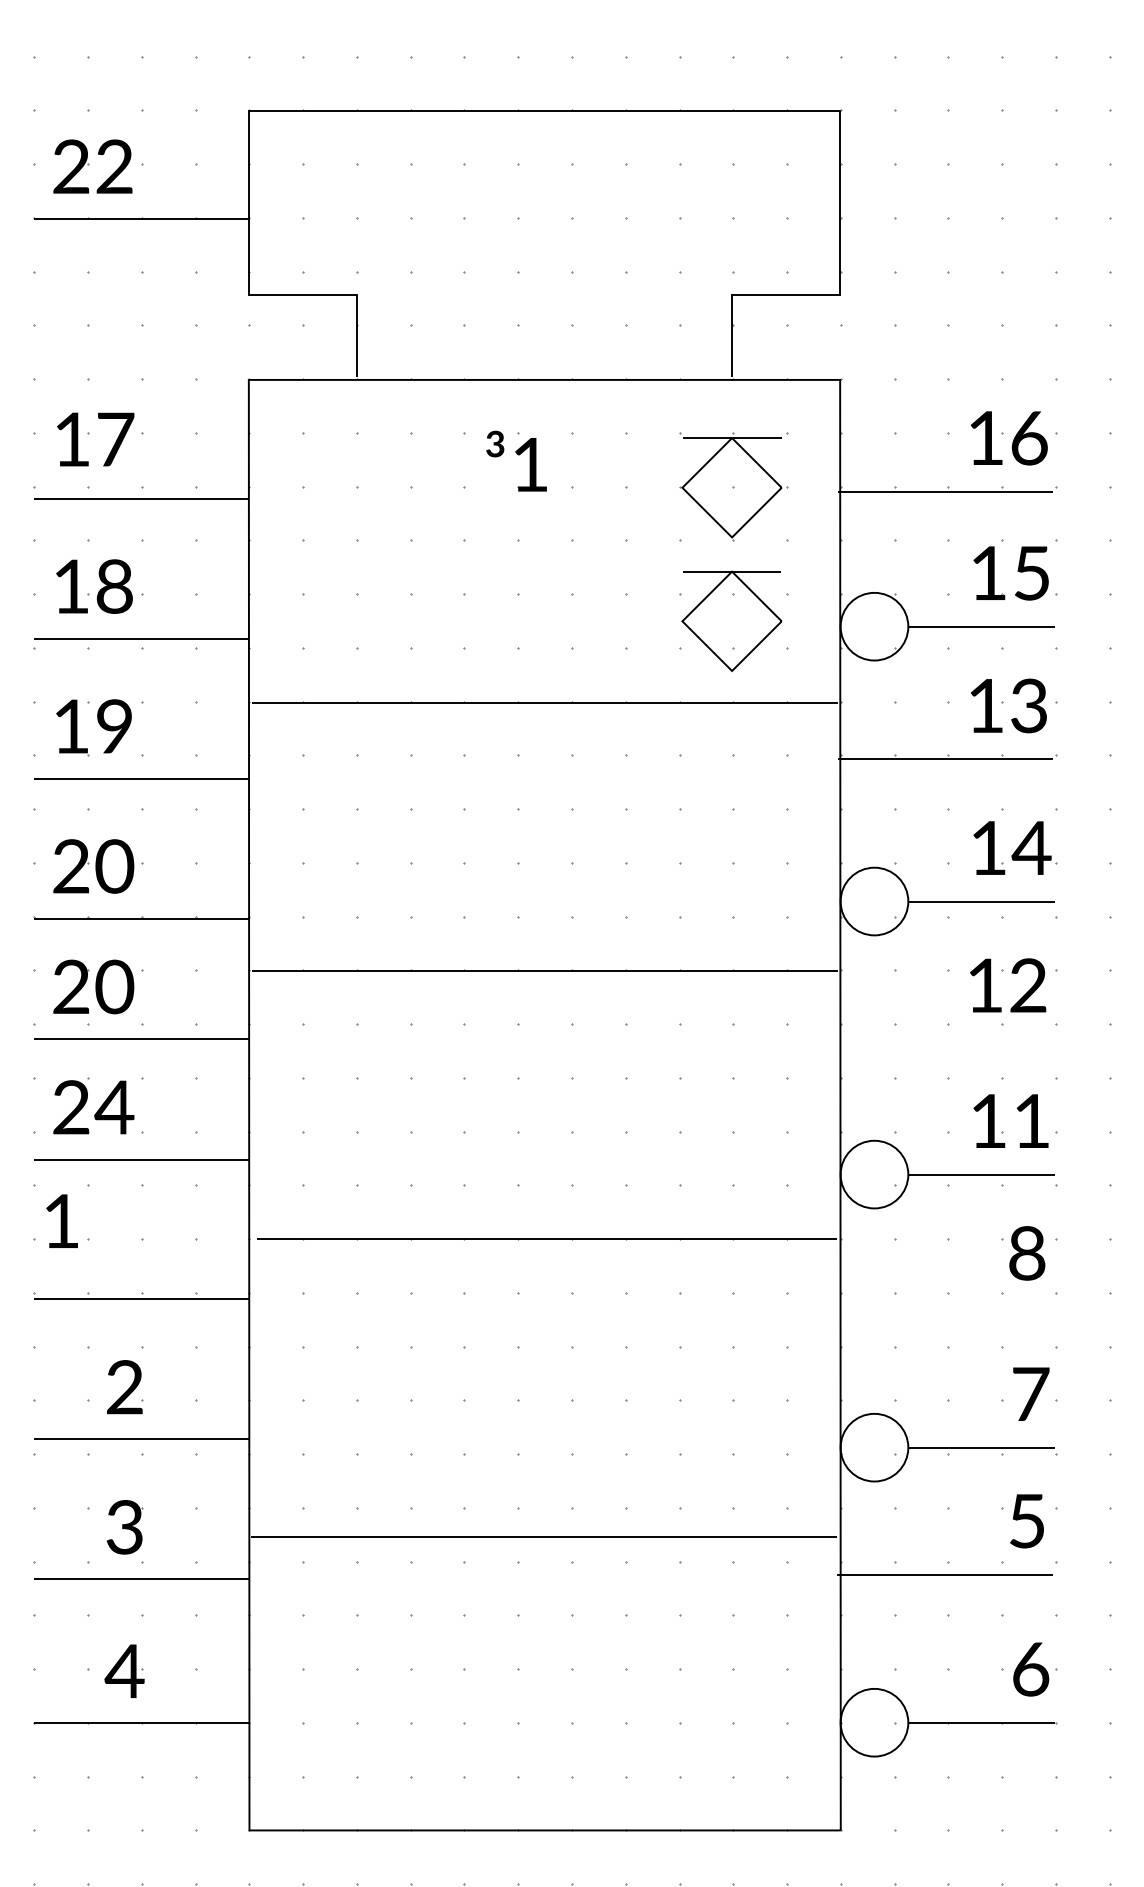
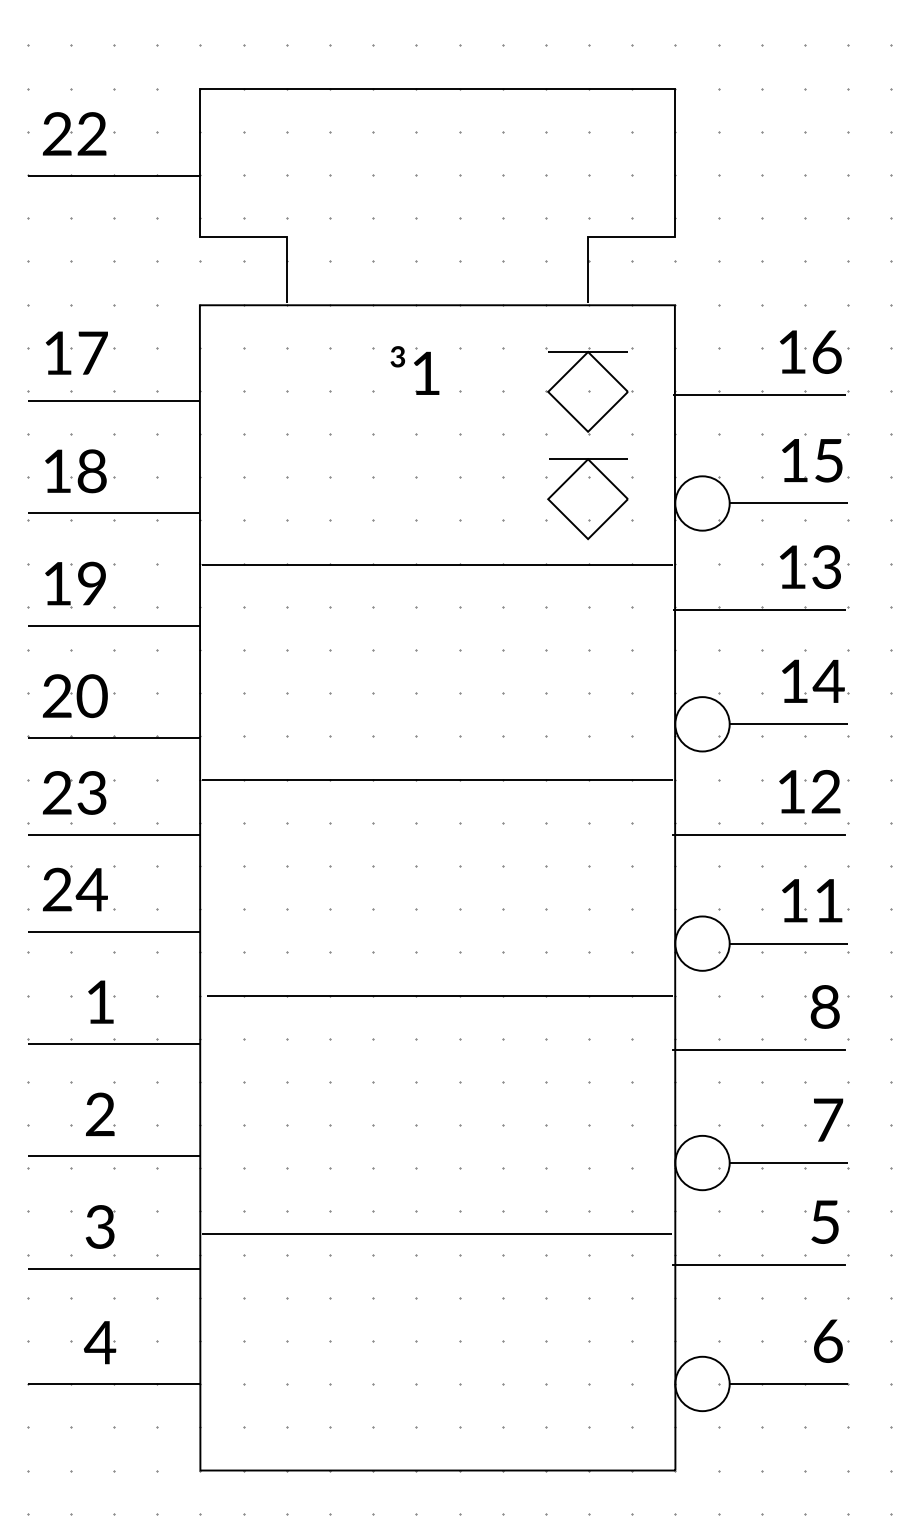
text: (113, 986) -> (91, 792), 20 -> 23
line: (944, 1038) -> (758, 834), added
text: (61, 1220) -> (100, 1001), moved
line: (944, 1306) -> (758, 1049), added

